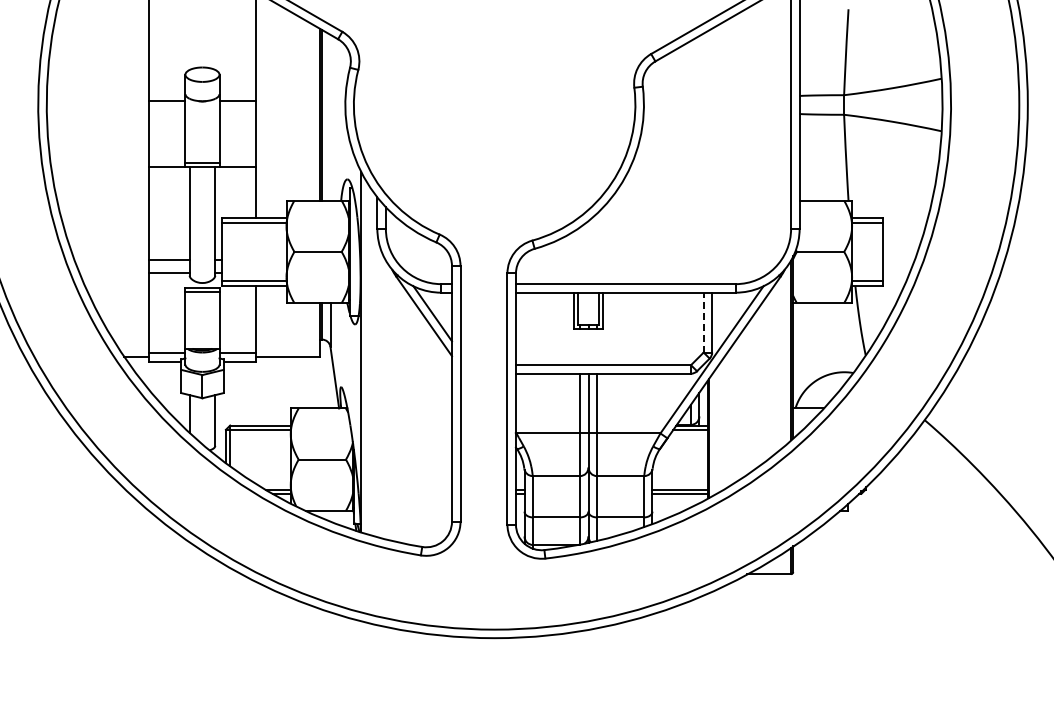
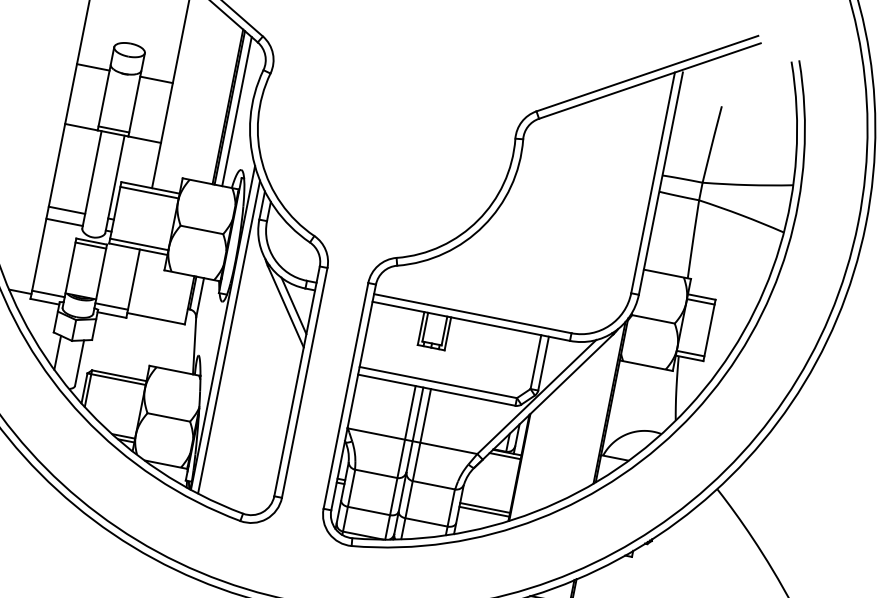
line: (330, 117) -> (237, 111), added
line: (703, 322) -> (535, 361), dashed -> solid
line: (369, 360) -> (228, 336), added

